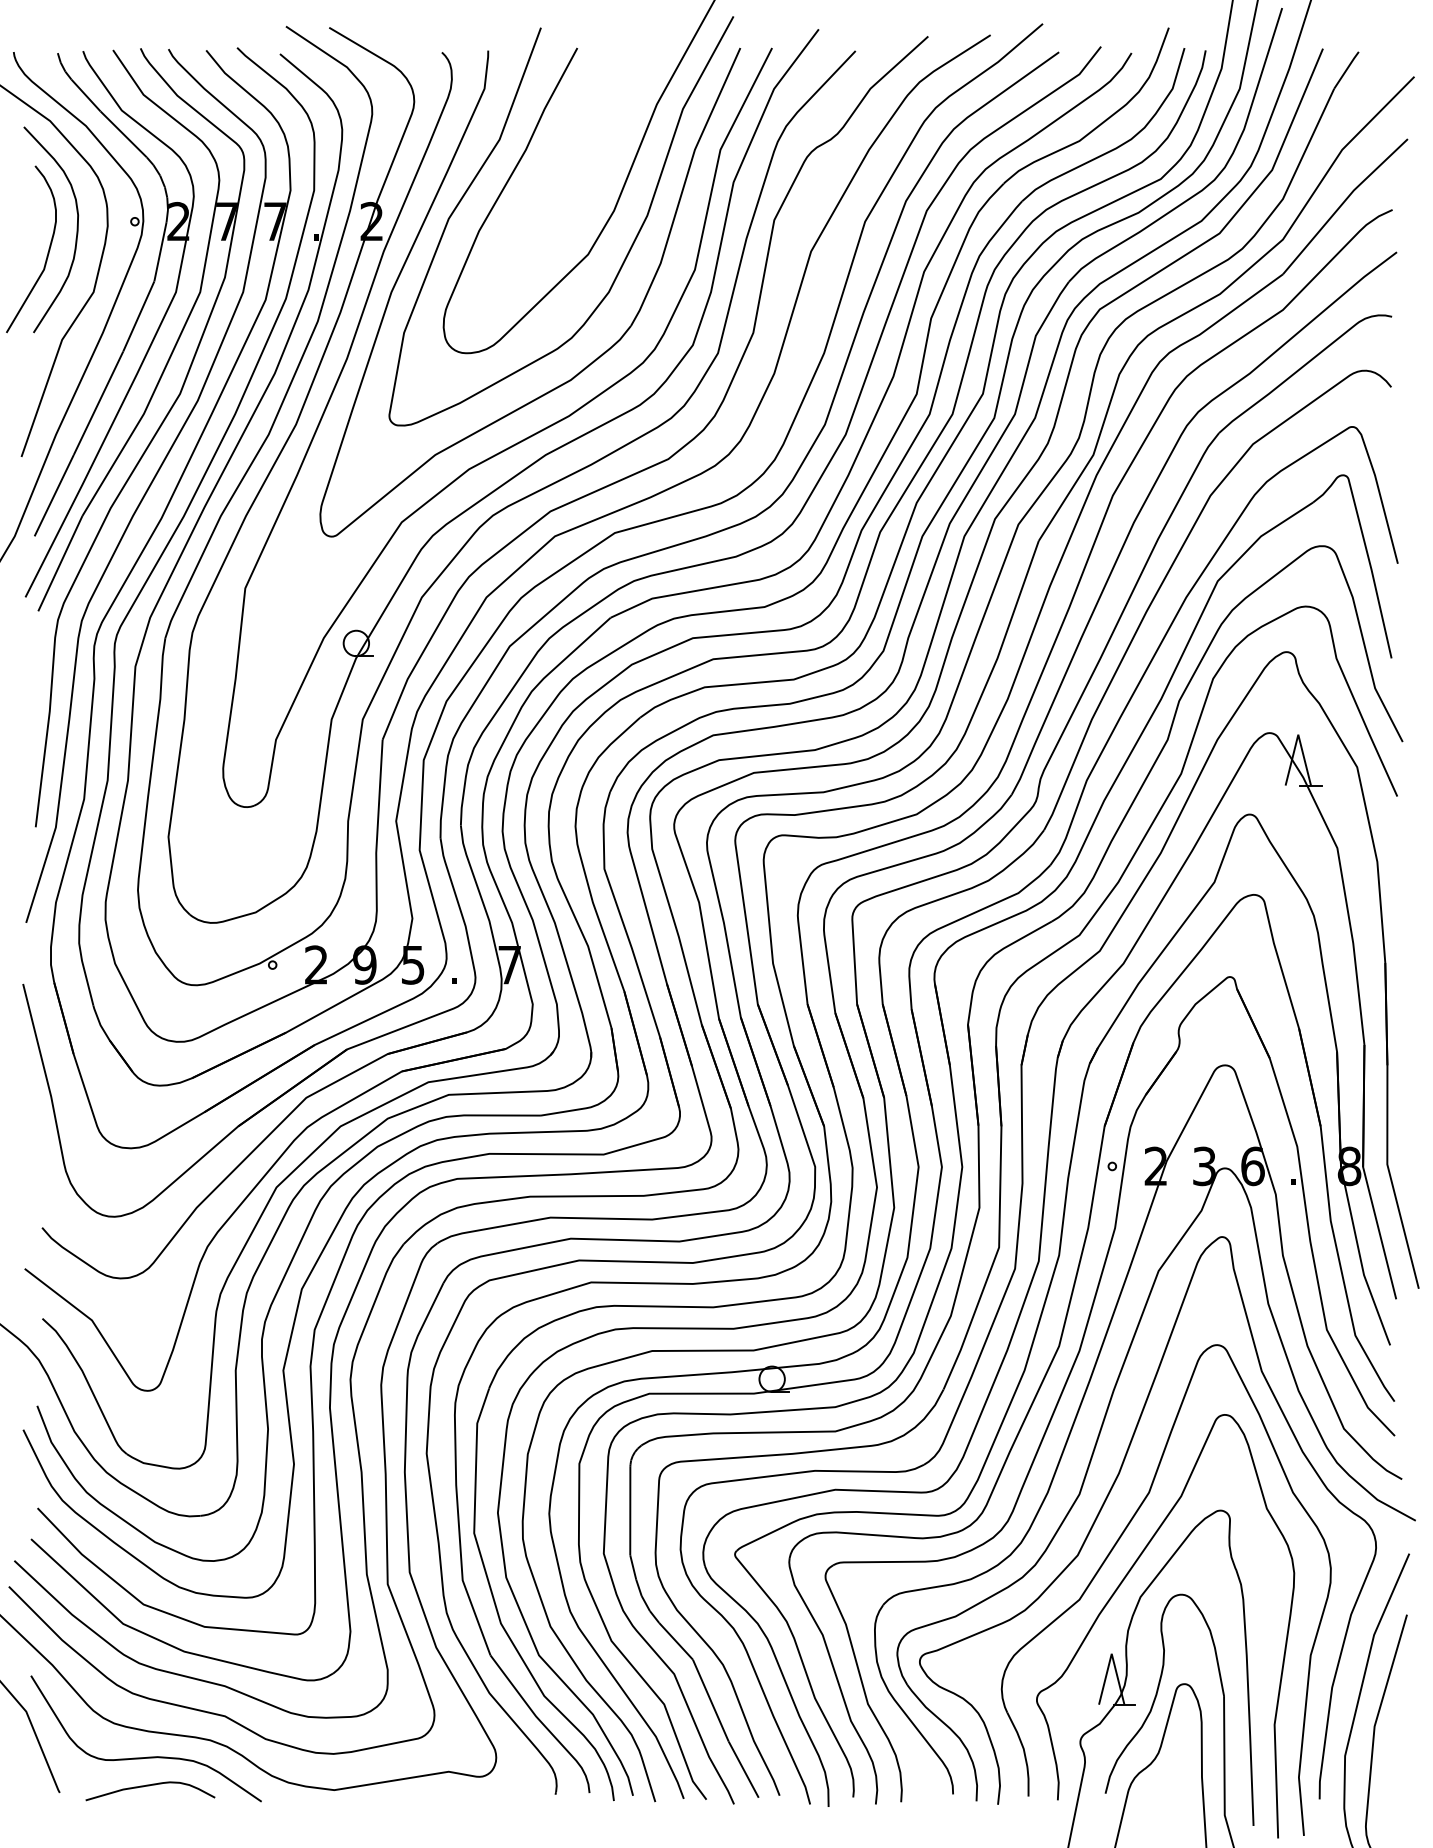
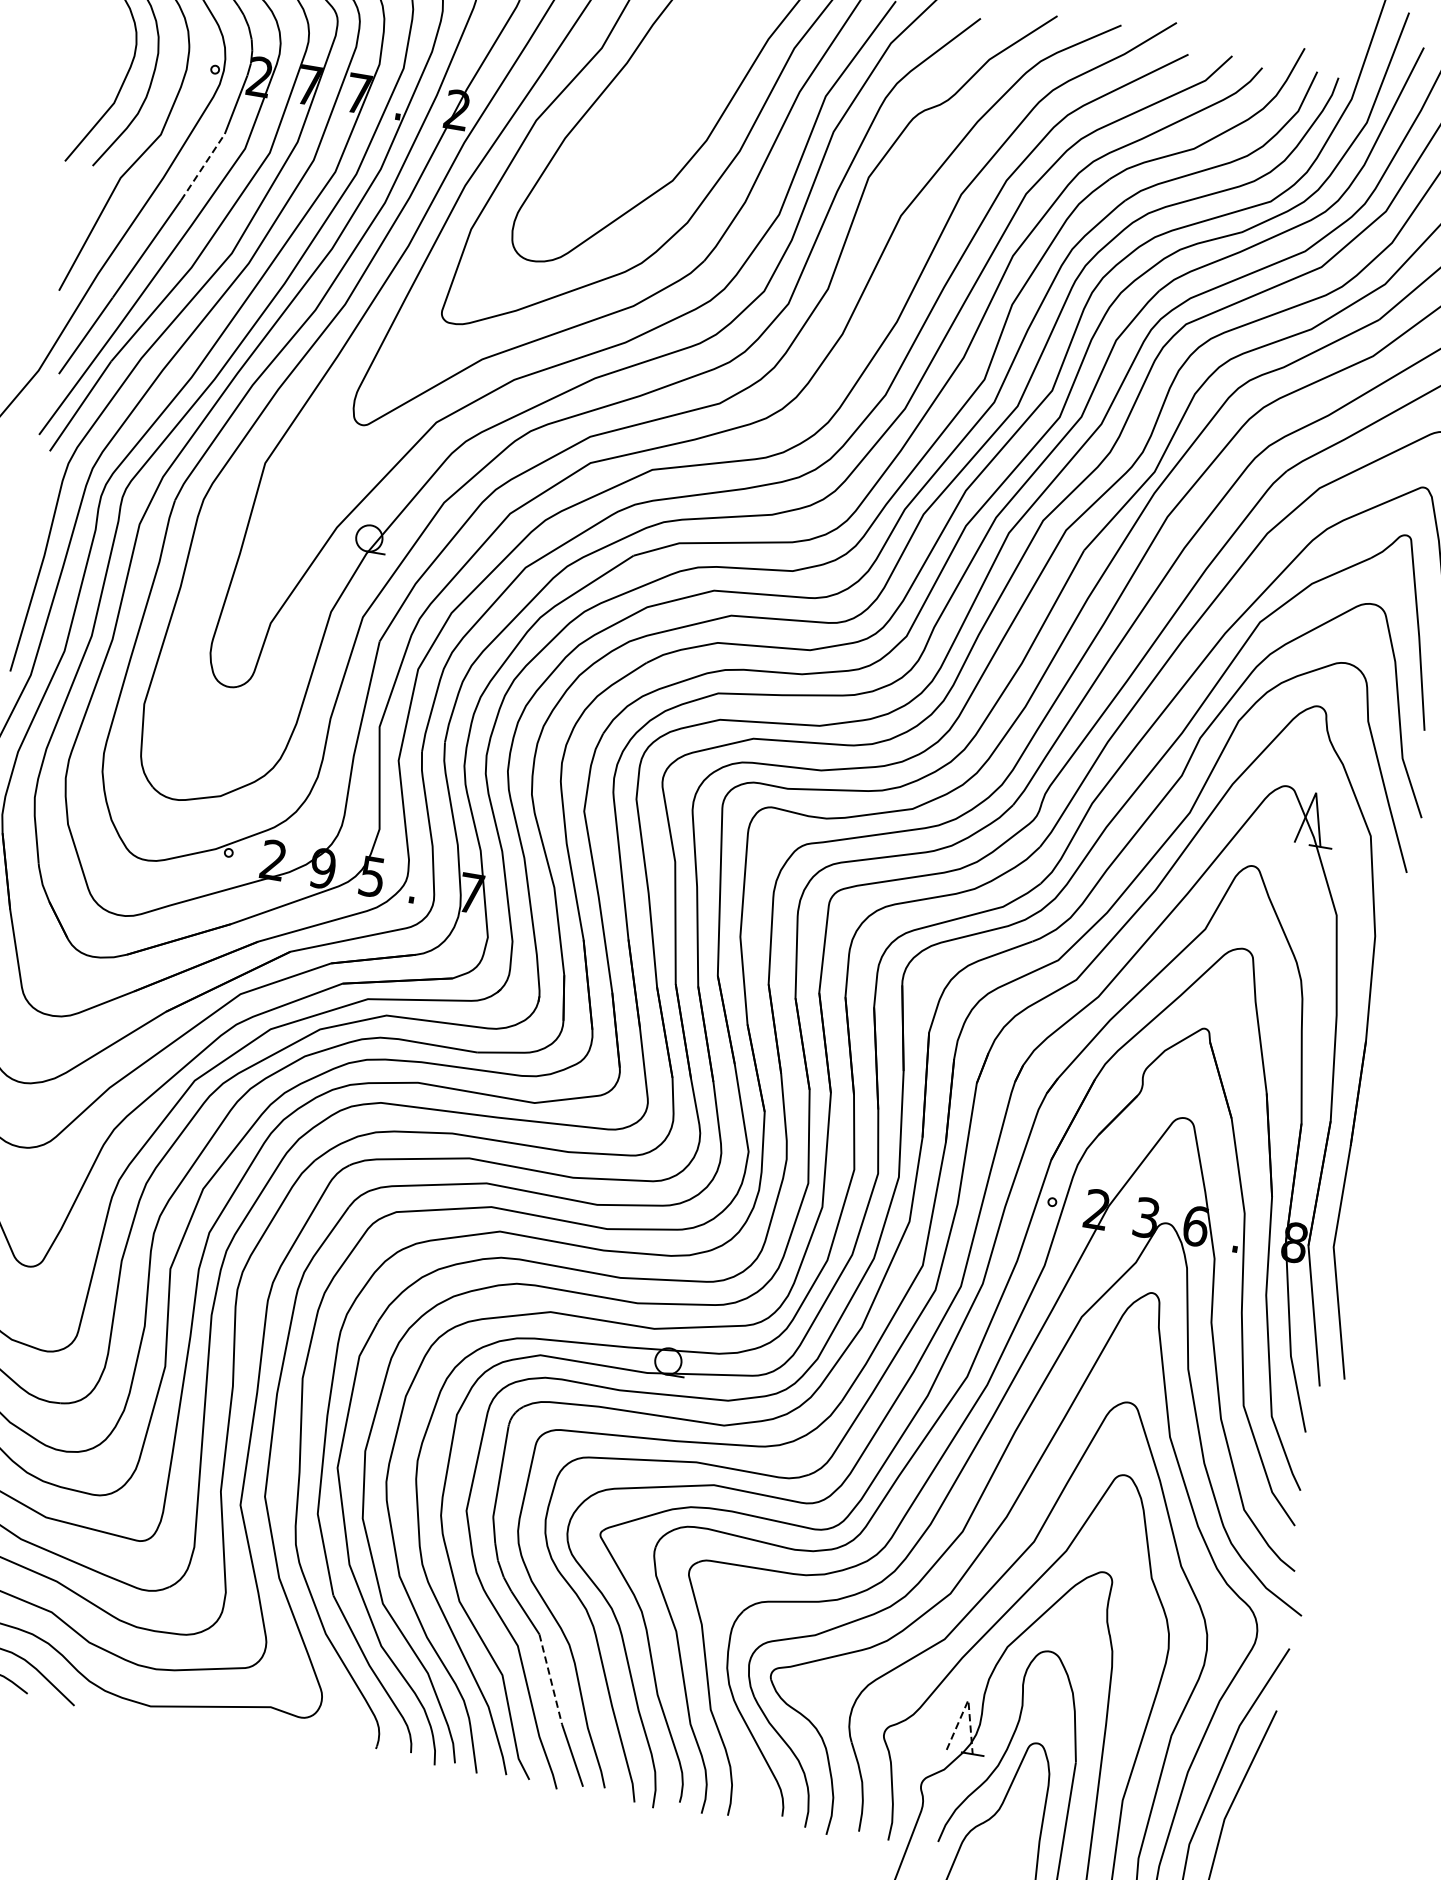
line: (139, 316) -> (203, 167), solid -> dashed
line: (1111, 1653) -> (968, 1699), solid -> dashed
line: (710, 1700) -> (550, 1679), solid -> dashed

